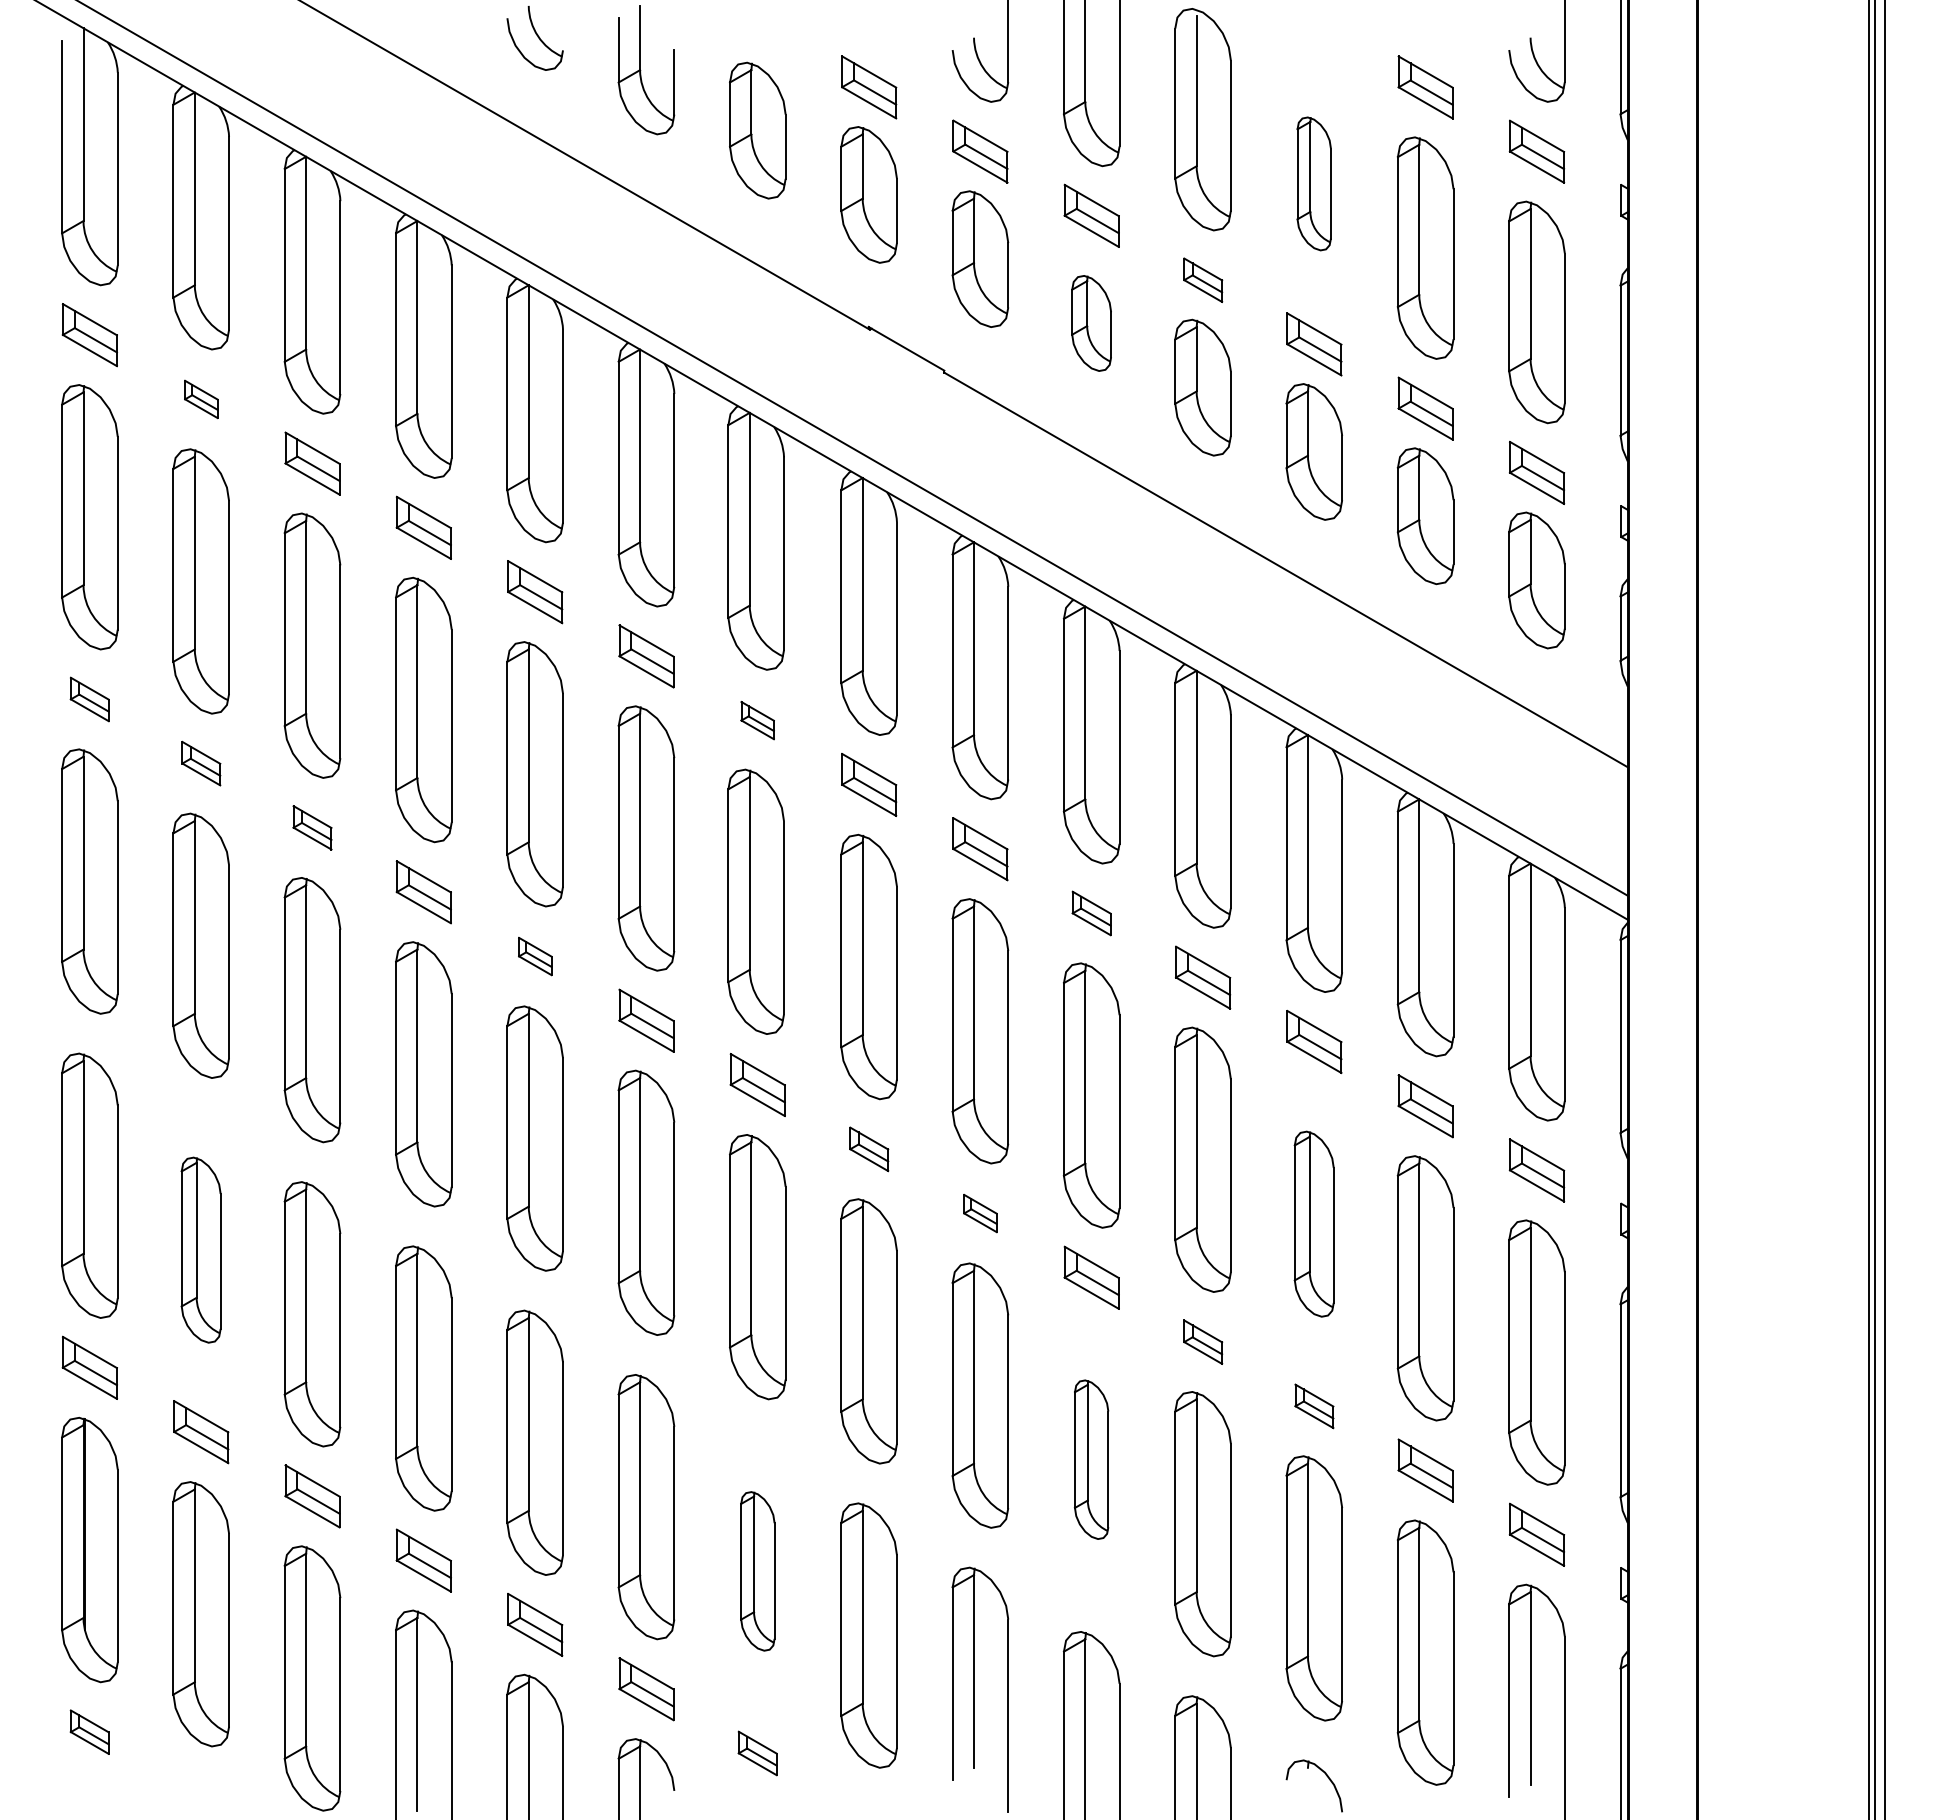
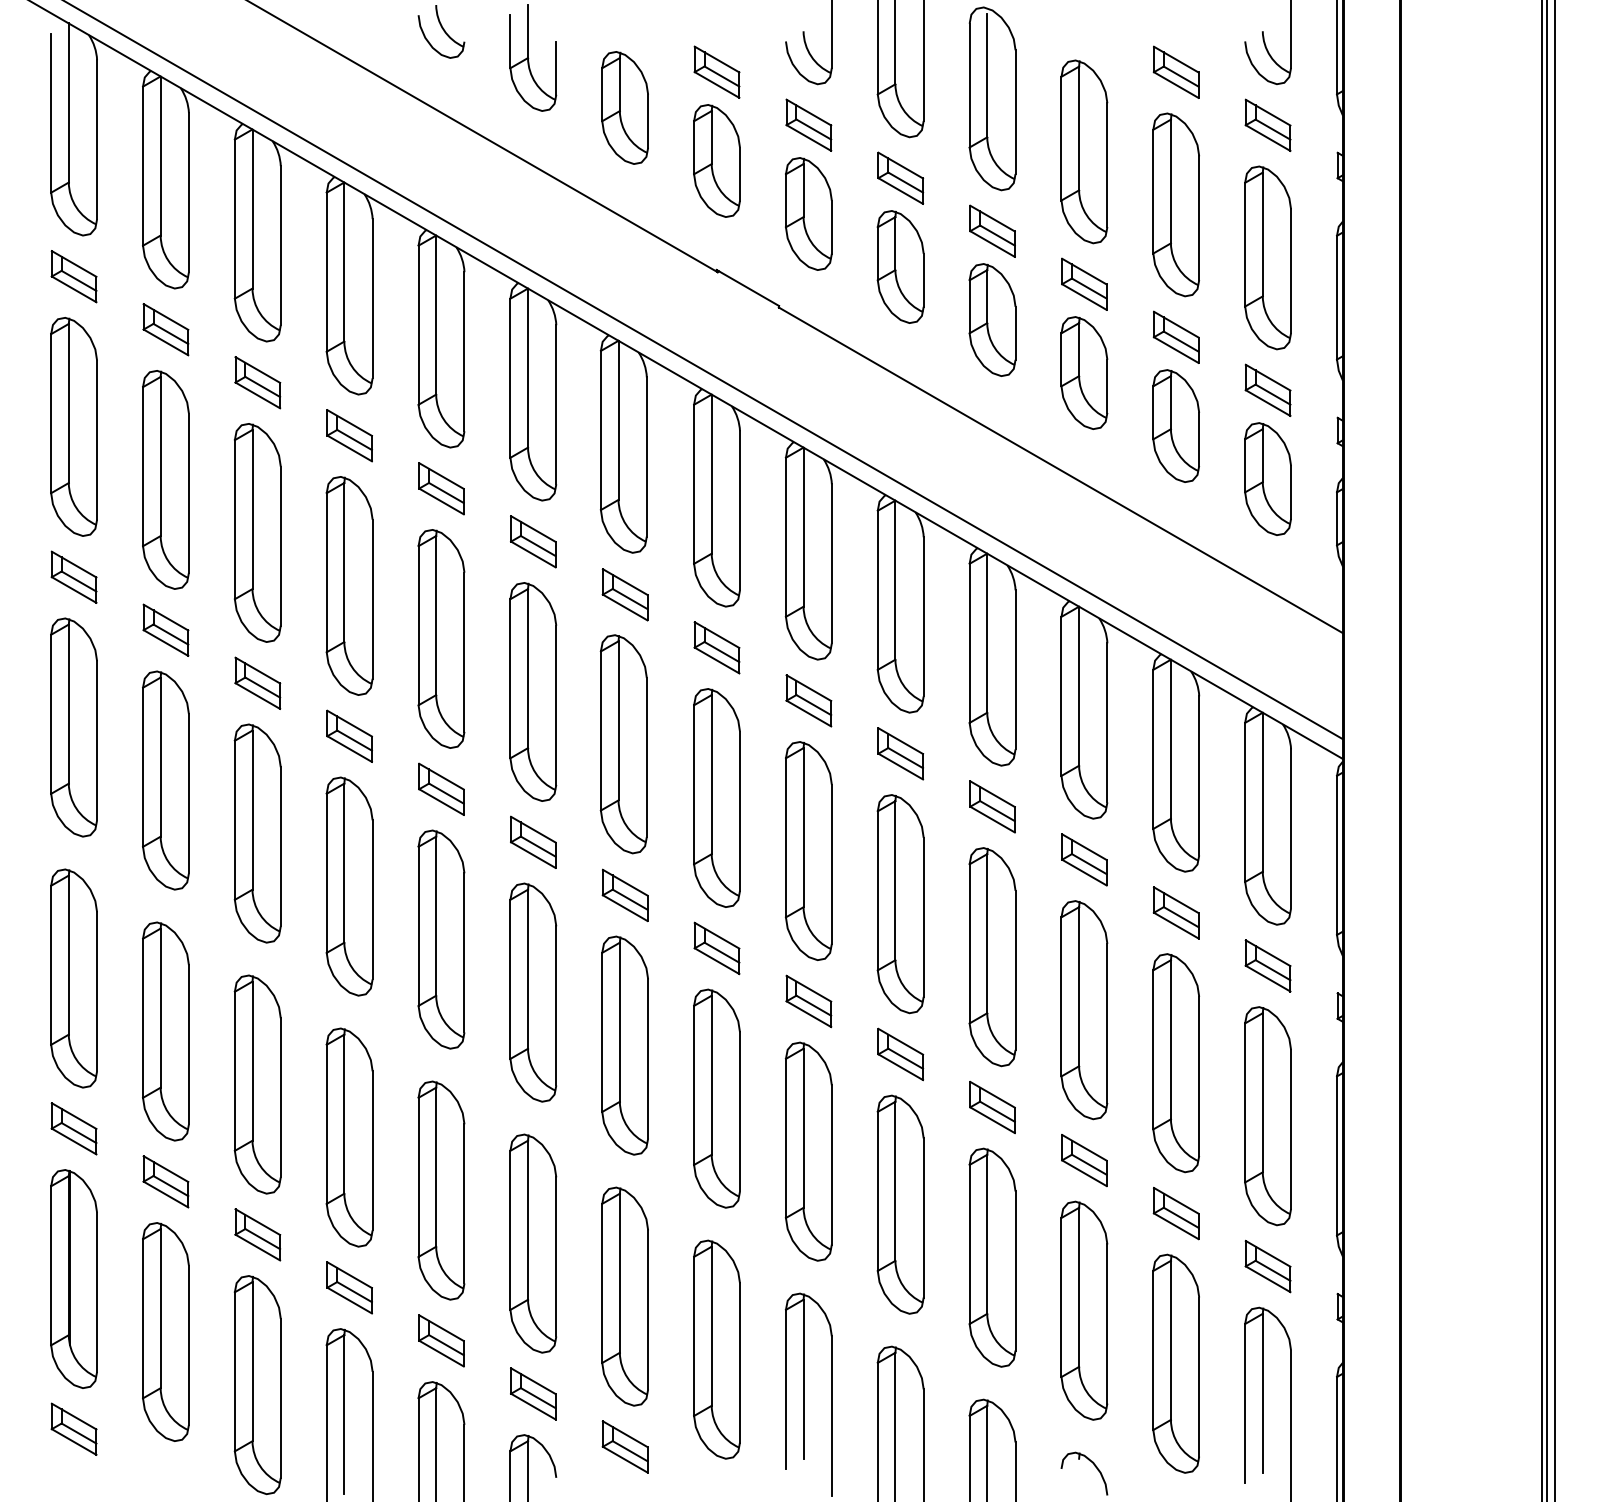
part: (1313, 183) -> (1083, 151), size x1.67
part: (1203, 280) -> (992, 231), size x1.43
part: (1091, 323) -> (900, 267), size x1.43
part: (201, 399) -> (166, 329), size x1.67
part: (89, 699) -> (73, 577), size x1.43
part: (757, 720) -> (624, 594), size x1.67
part: (201, 763) -> (166, 630), size x1.43
part: (312, 827) -> (257, 682), size x1.43
part: (1091, 913) -> (900, 753), size x1.43
part: (535, 956) -> (441, 789), size x1.67
part: (869, 1149) -> (717, 948), size x1.43
part: (980, 1213) -> (808, 1001), size x1.67
part: (1313, 1224) -> (1083, 1010), size x1.43
part: (200, 1250) -> (165, 1031), size x1.43
part: (1203, 1342) -> (992, 1107), size x1.43
part: (1314, 1406) -> (1084, 1160), size x1.43
part: (1091, 1459) -> (900, 1204), size x1.67
part: (757, 1571) -> (624, 1296), size x1.67
part: (89, 1732) -> (73, 1429), size x1.43
part: (757, 1753) -> (624, 1446), size x1.43

